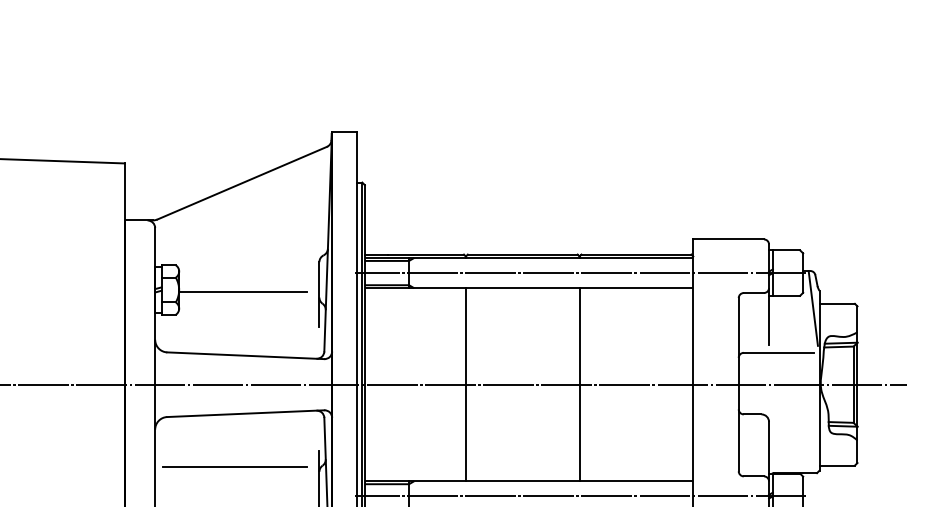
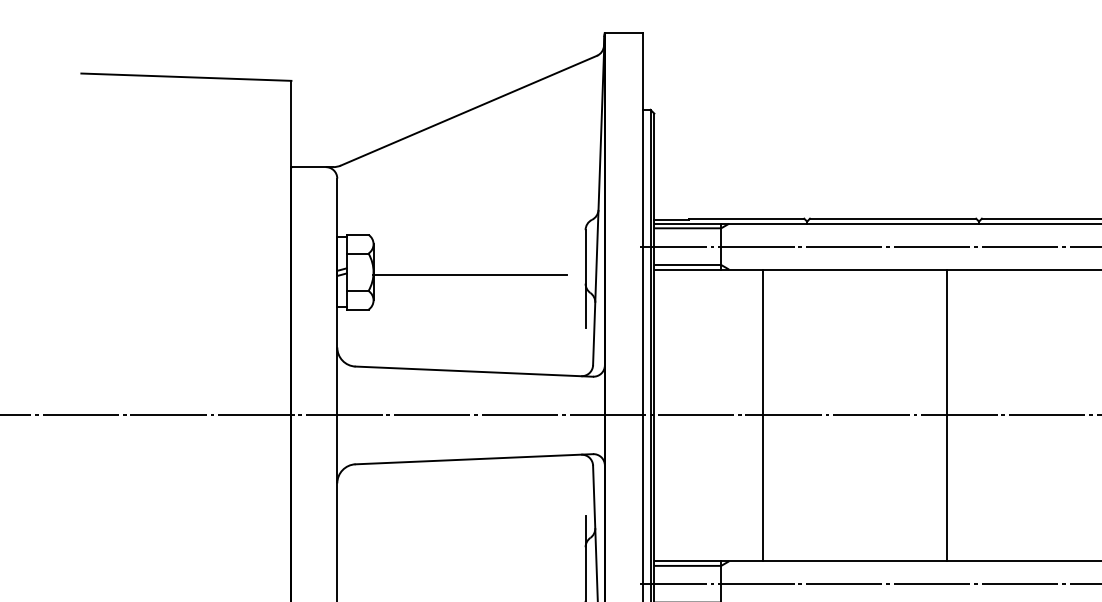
line: (465, 384) -> (762, 415), moved
line: (579, 384) -> (947, 415), moved
line: (234, 467) -> (457, 540), removed

